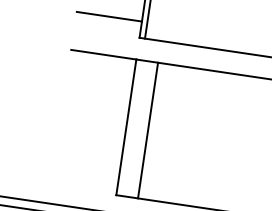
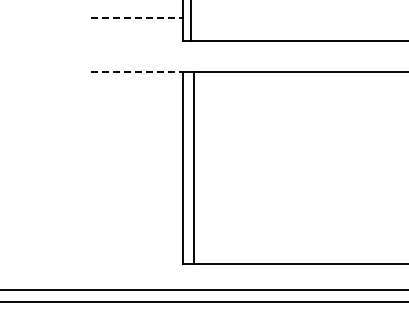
line: (109, 16) -> (137, 18), solid -> dashed
line: (104, 55) -> (137, 72), solid -> dashed
line: (147, 130) -> (193, 168), moved

